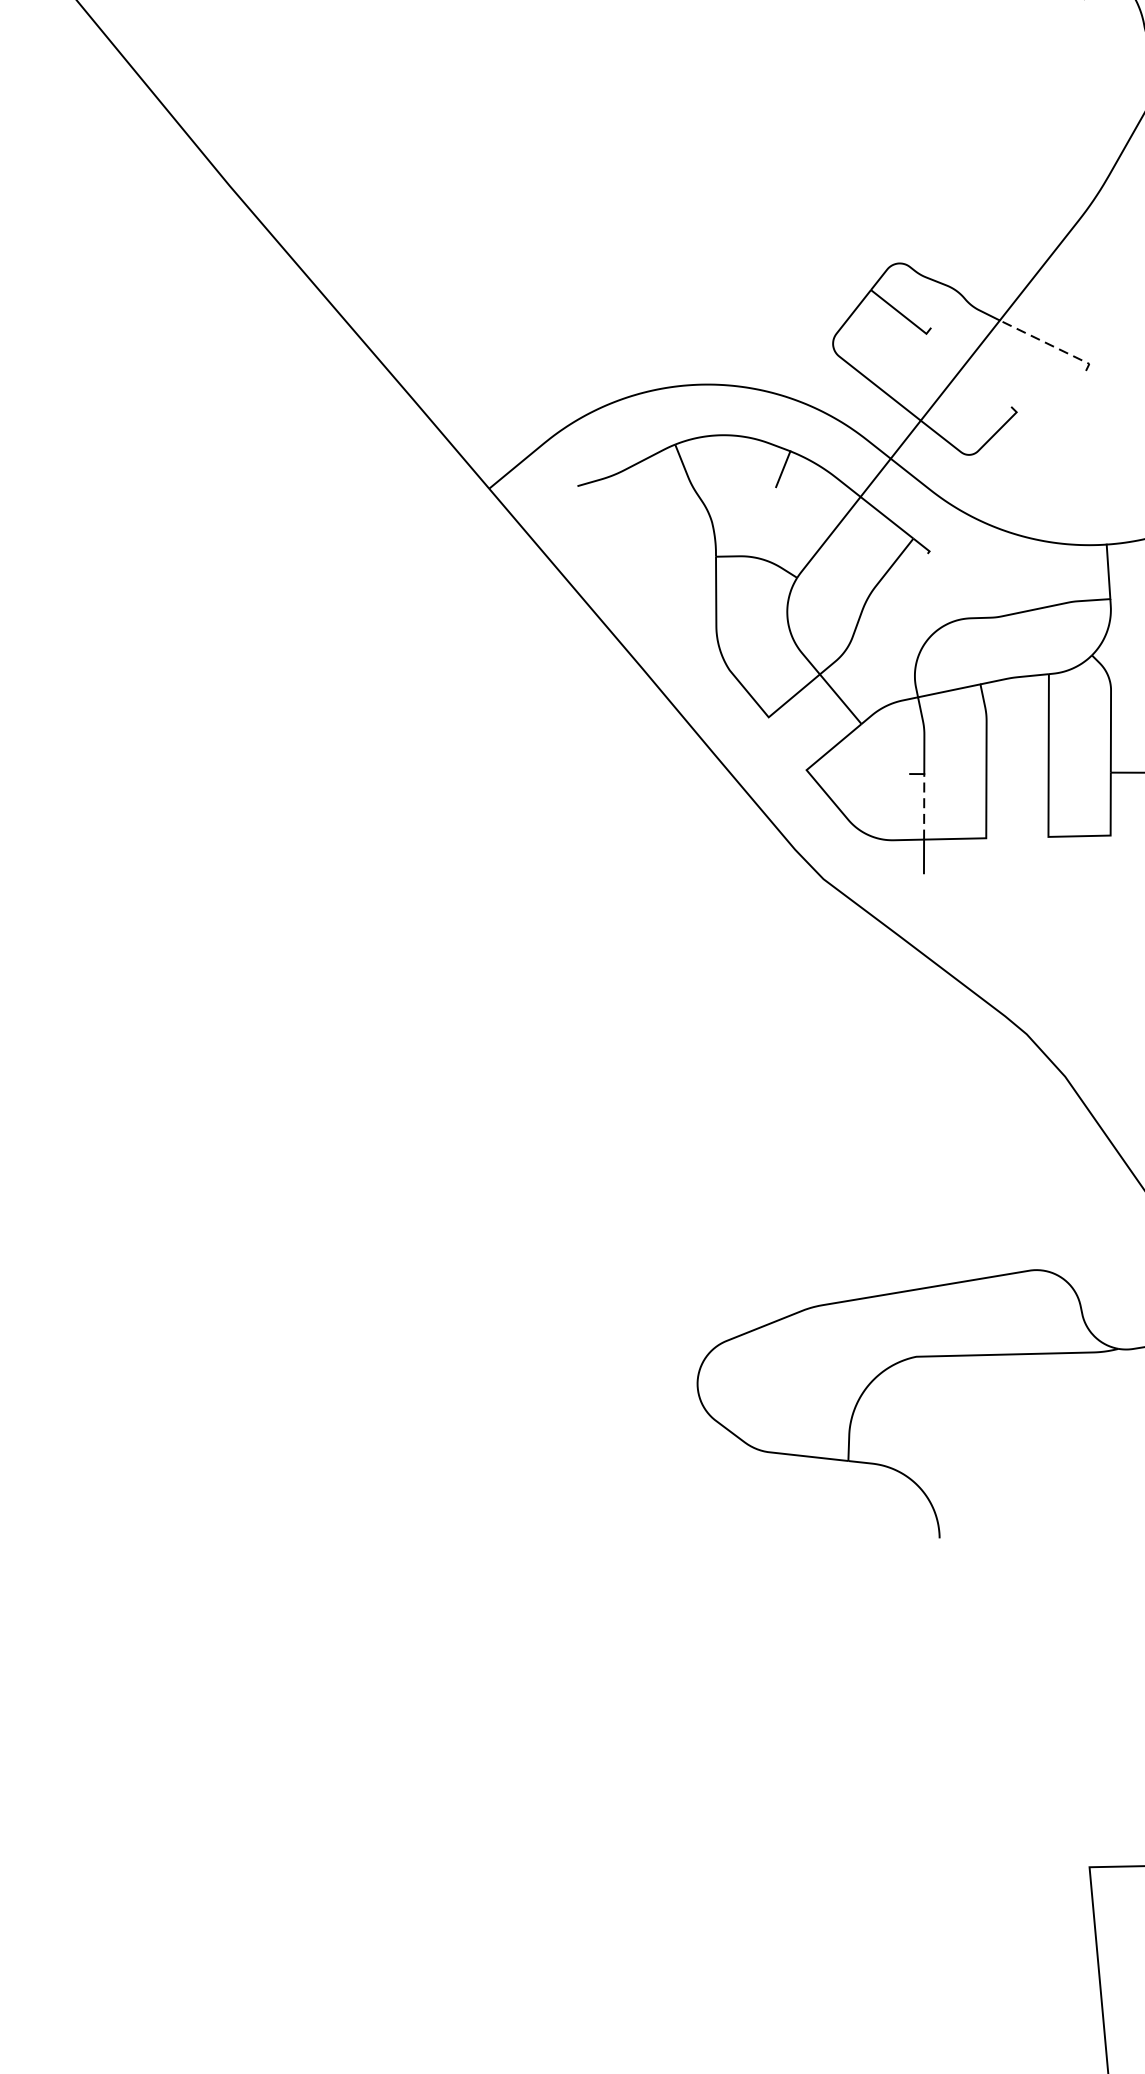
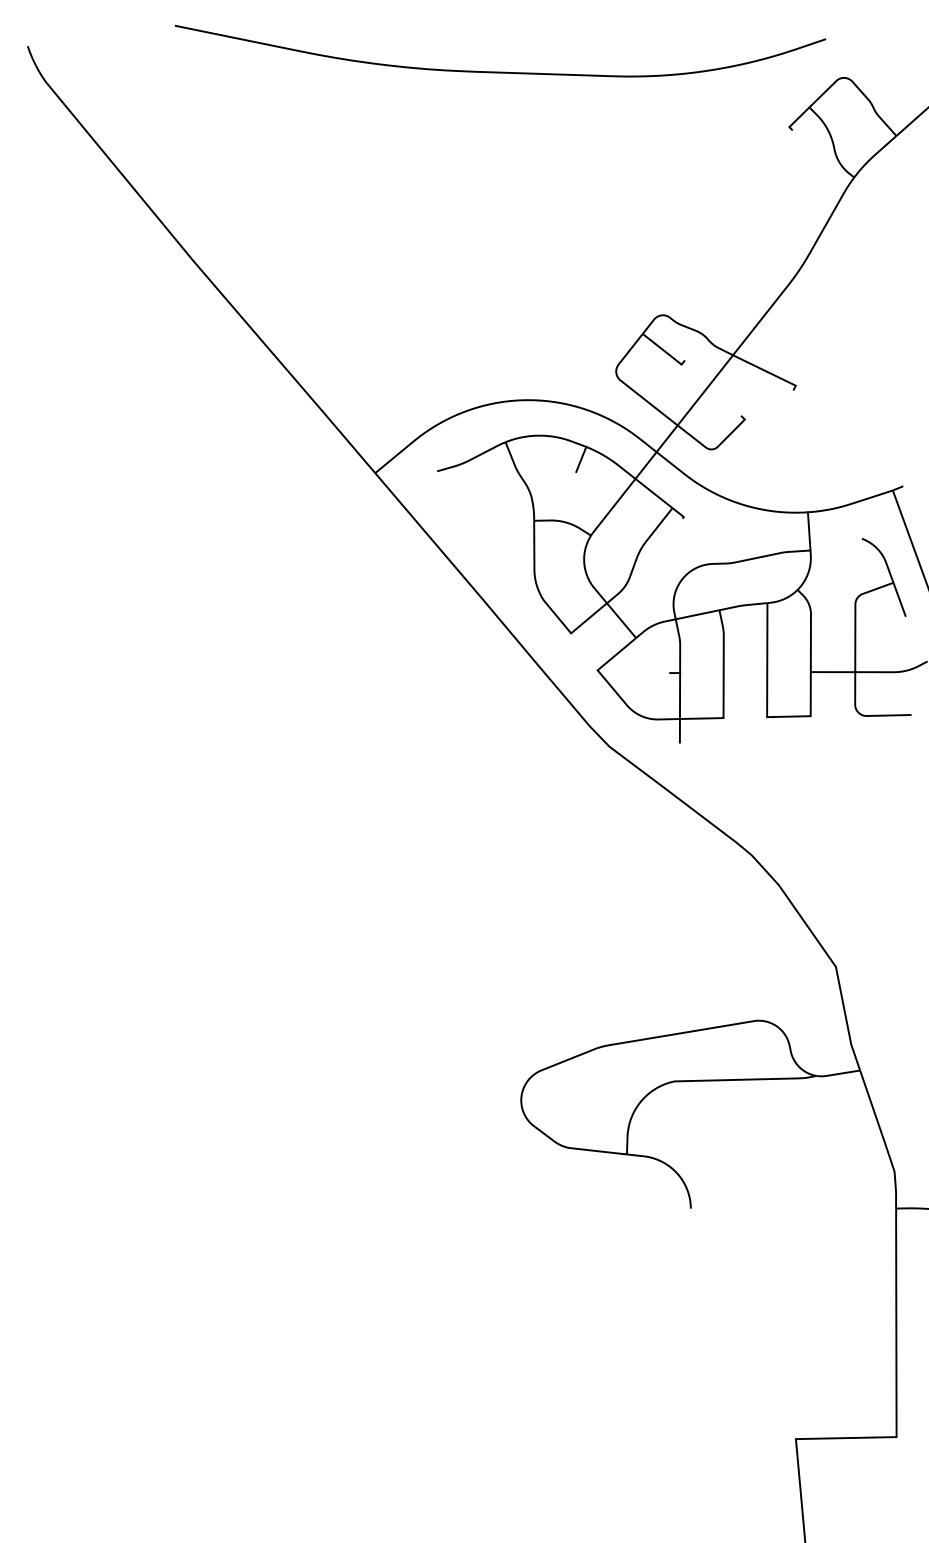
line: (1048, 343) -> (767, 371), dashed -> solid
line: (924, 807) -> (680, 696), dashed -> solid

